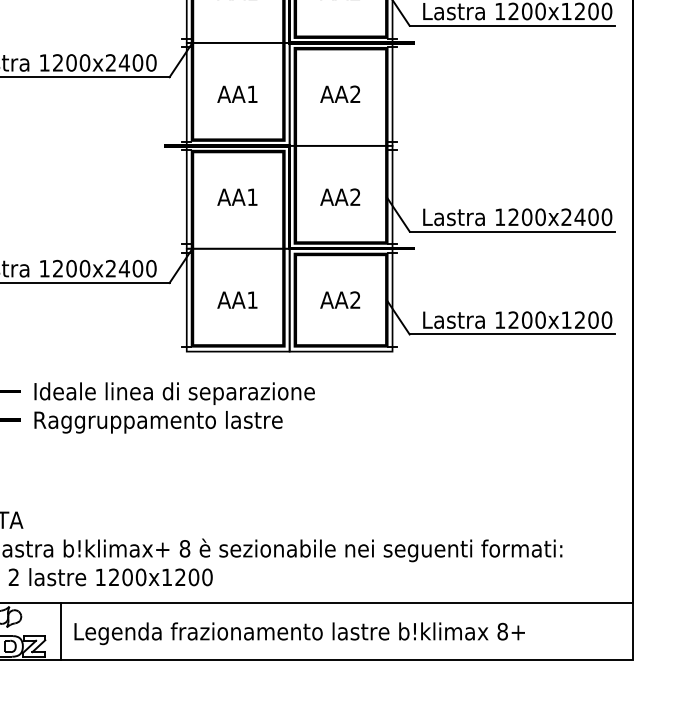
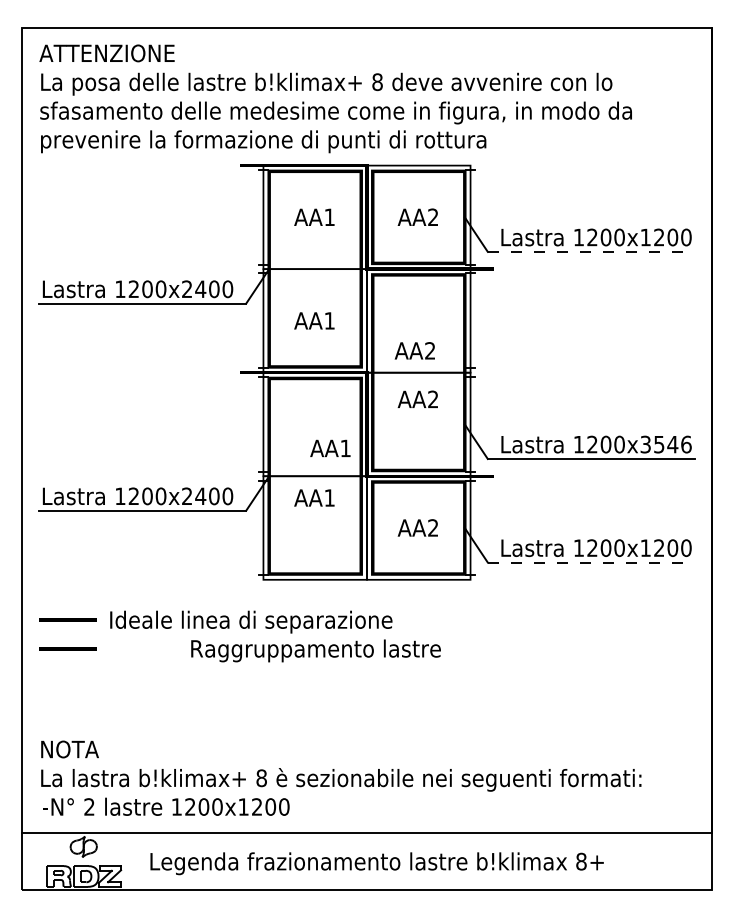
line: (512, 25) -> (591, 251), solid -> dashed
text: (339, 93) -> (414, 350), moved
text: (237, 196) -> (330, 447), moved
text: (339, 196) -> (417, 398), moved
text: (586, 217) -> (665, 444), 1200x2400 -> 1200x3546
text: (237, 299) -> (314, 497), moved
line: (512, 334) -> (591, 562), solid -> dashed
text: (157, 421) -> (315, 650), moved
line: (60, 631) -> (136, 861), removed

